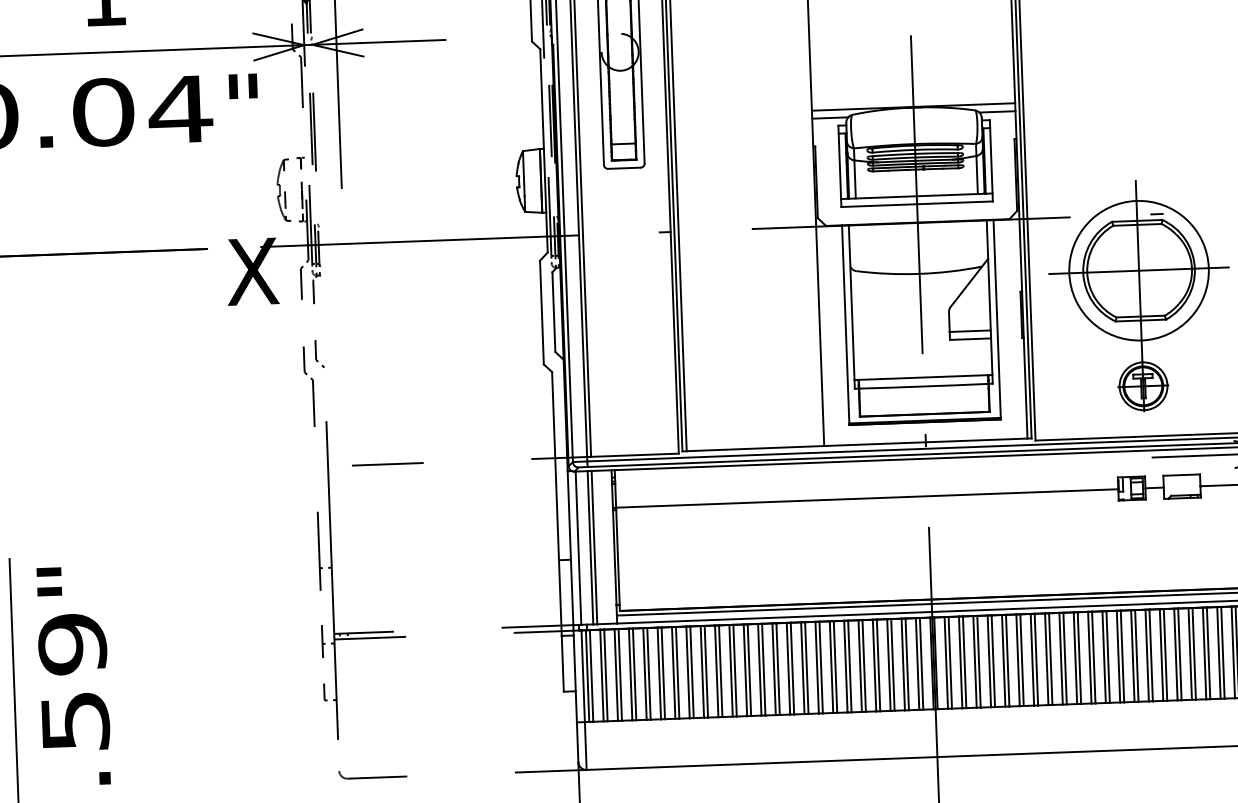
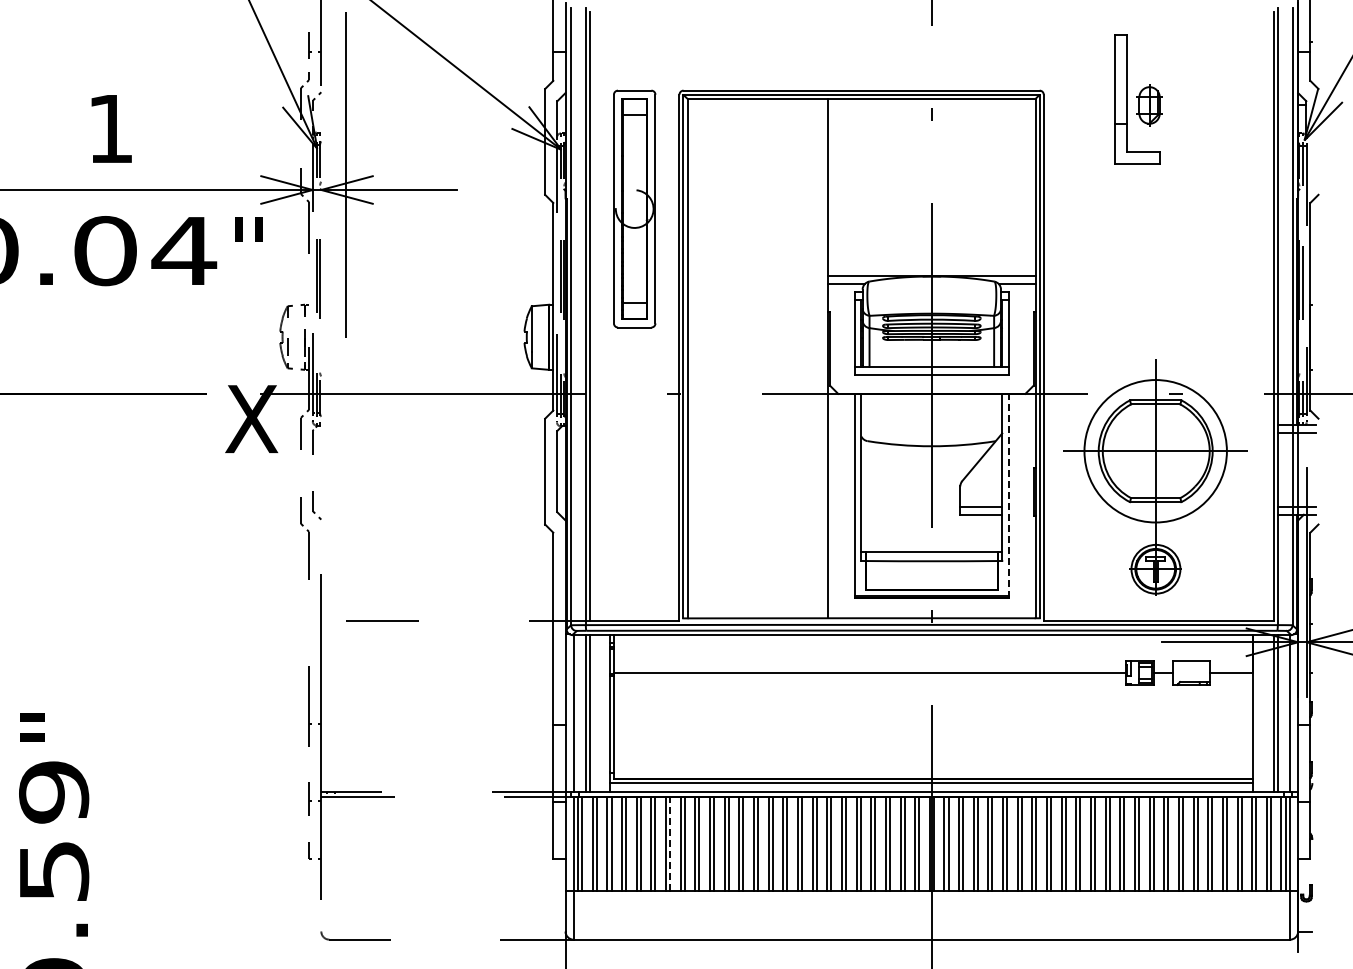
line: (997, 319) -> (1009, 495), solid -> dashed
line: (678, 673) -> (670, 844), solid -> dashed

